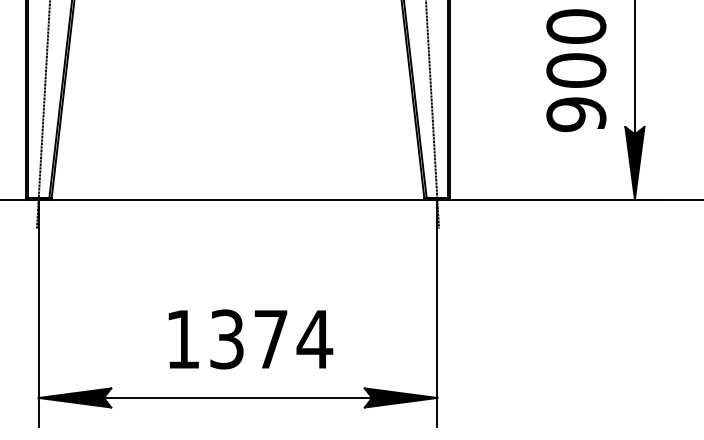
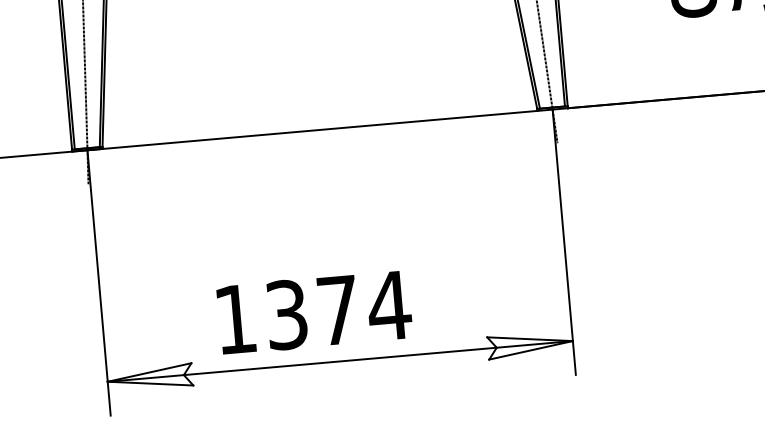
text: (250, 339) -> (314, 312), moved
fill: (74, 397) -> (149, 377), removed
fill: (400, 397) -> (529, 344), removed

